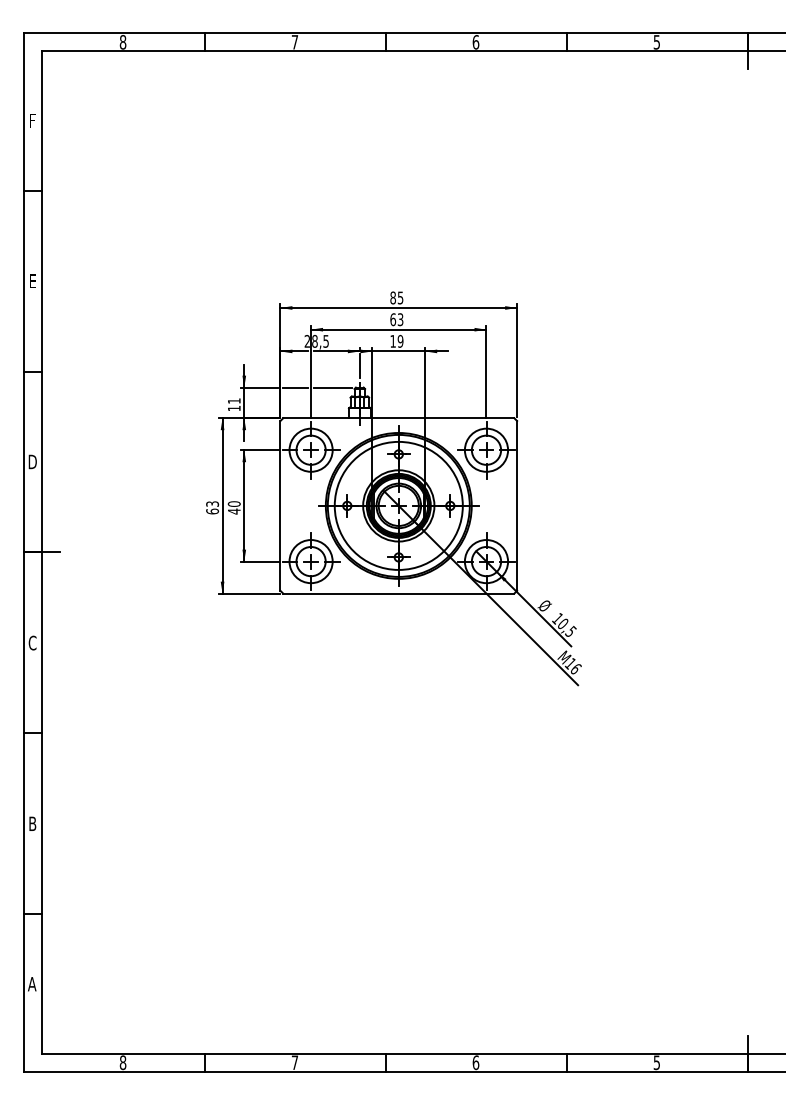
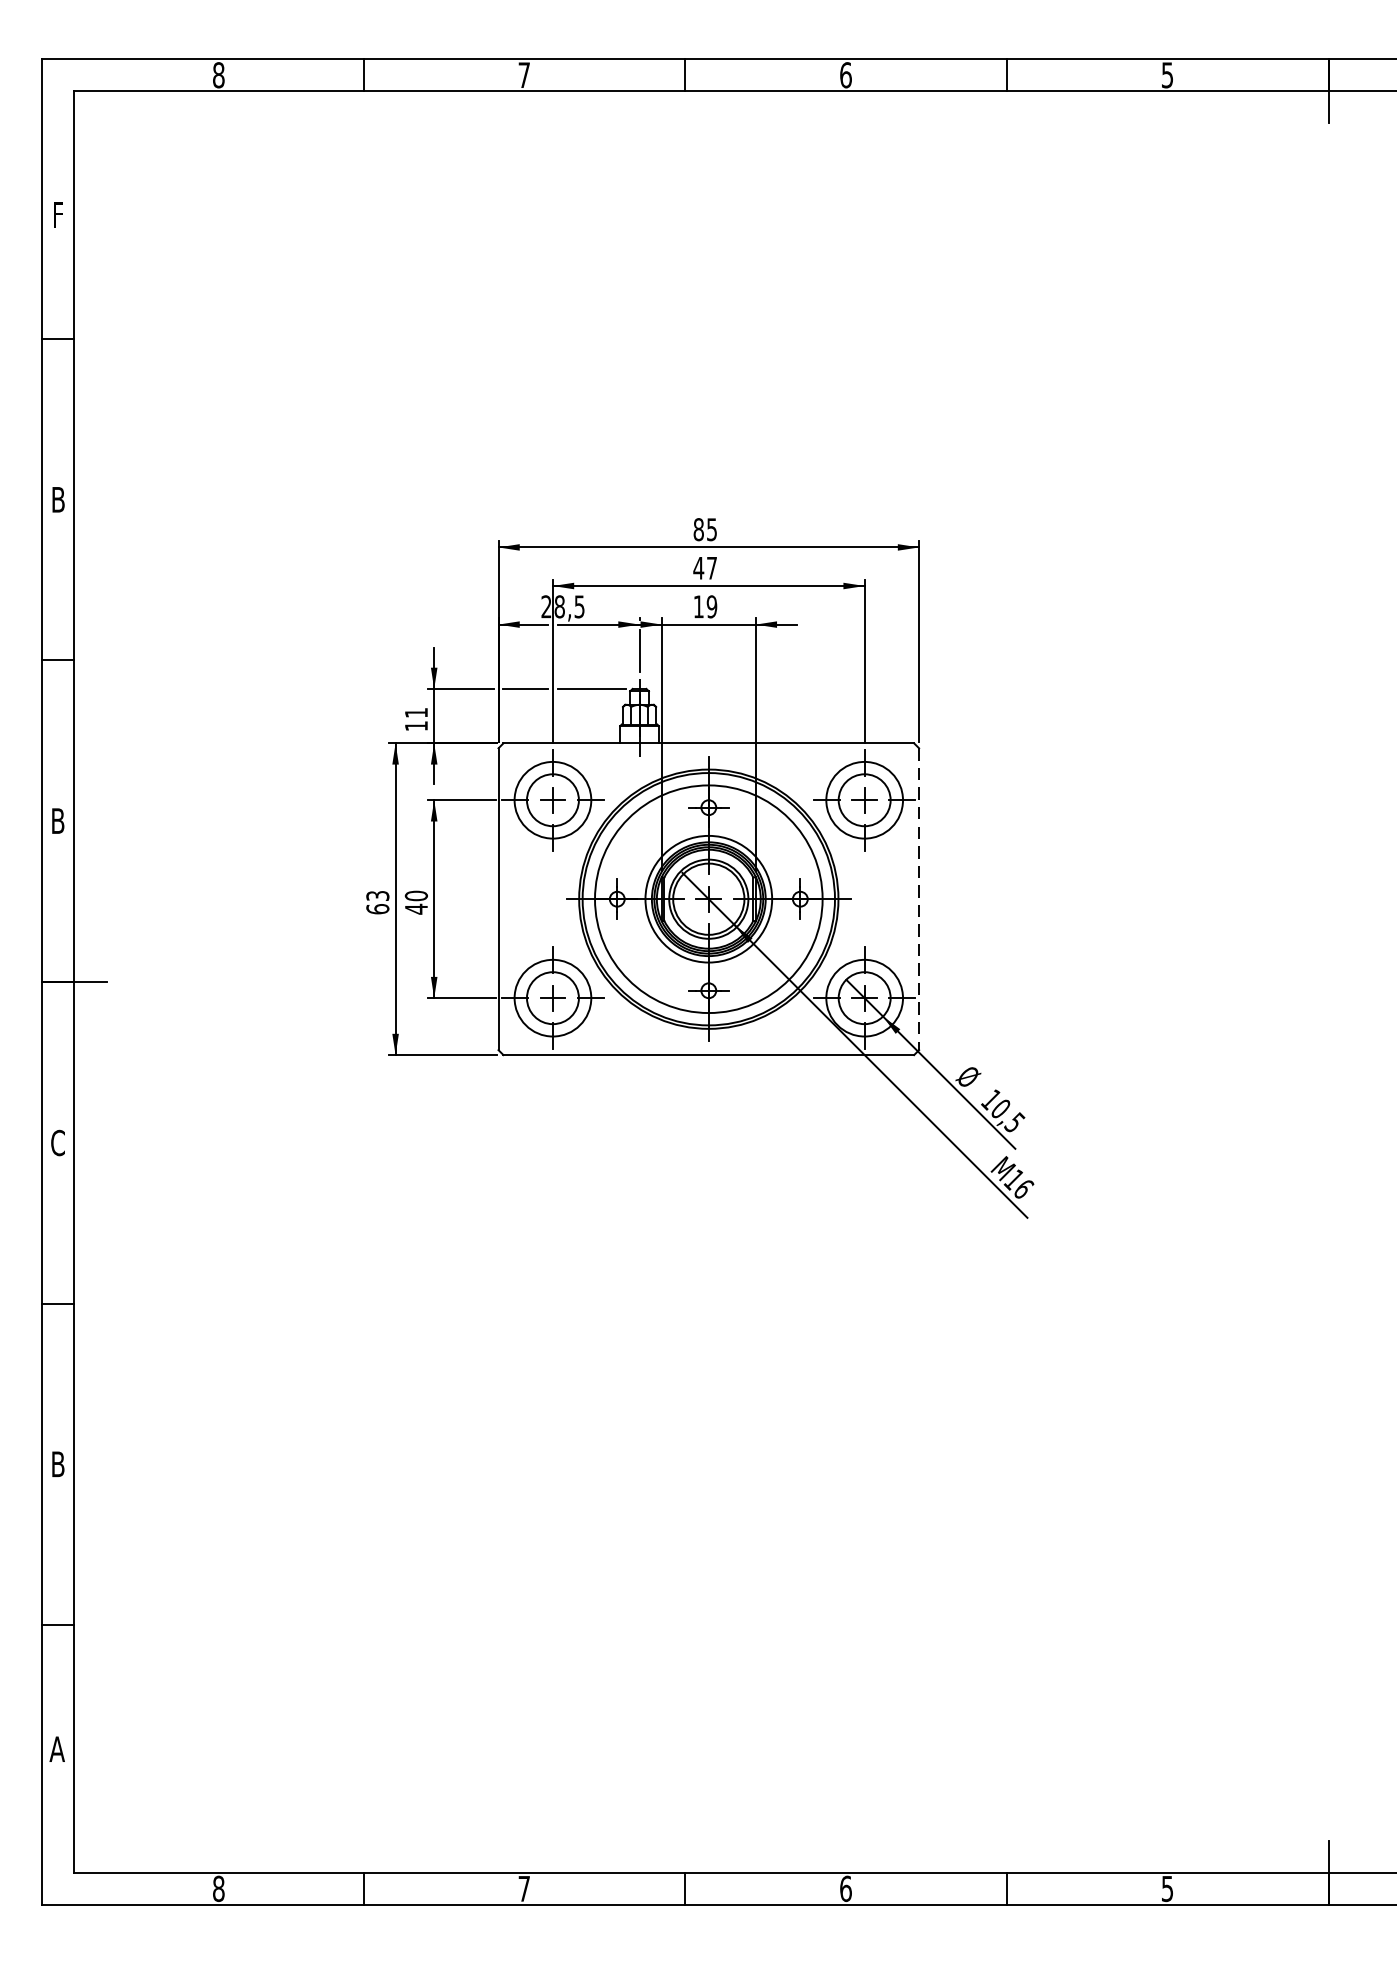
text: (32, 281) -> (57, 500), E -> B
text: (396, 319) -> (704, 567), 63 -> 47
text: (32, 461) -> (57, 820), D -> B
line: (517, 505) -> (919, 898), solid -> dashed

